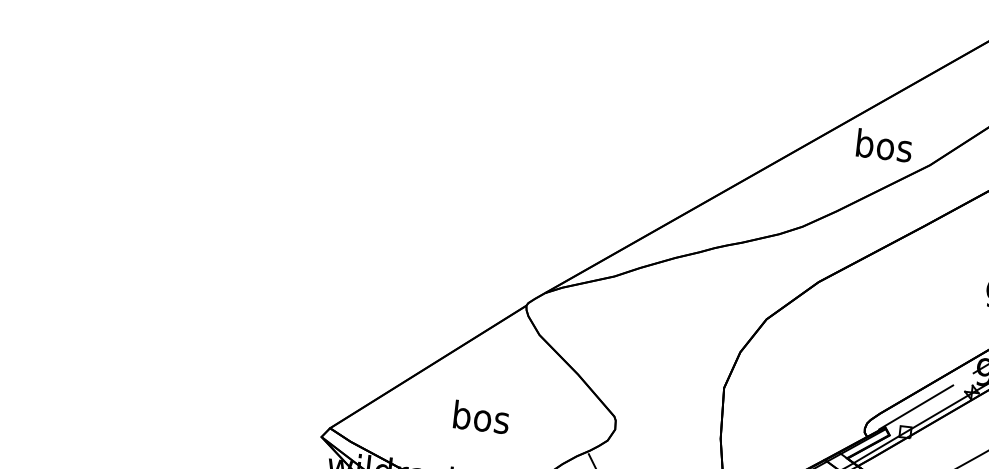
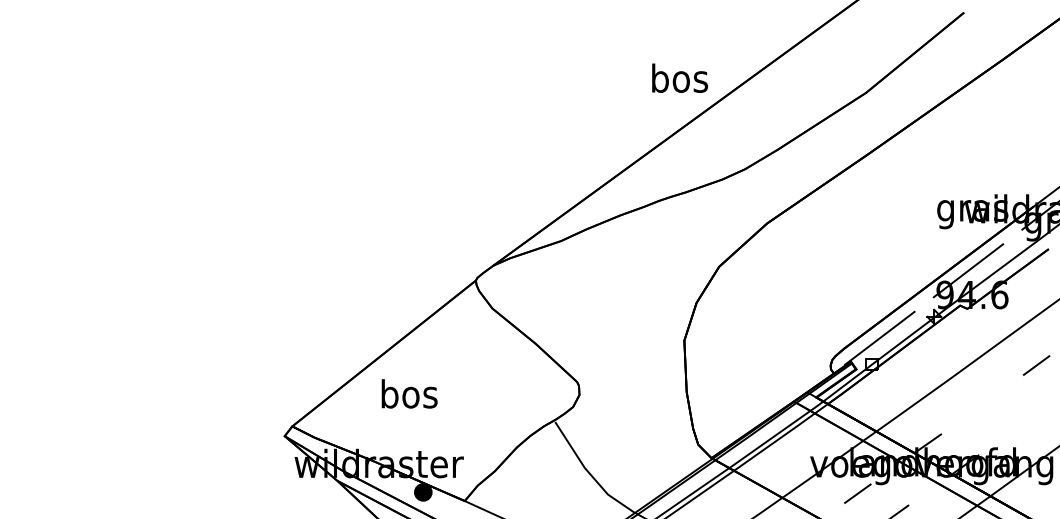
text: (884, 144) -> (679, 77), moved
text: (481, 416) -> (409, 393), moved

